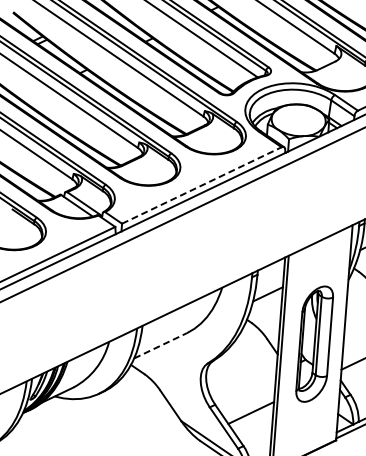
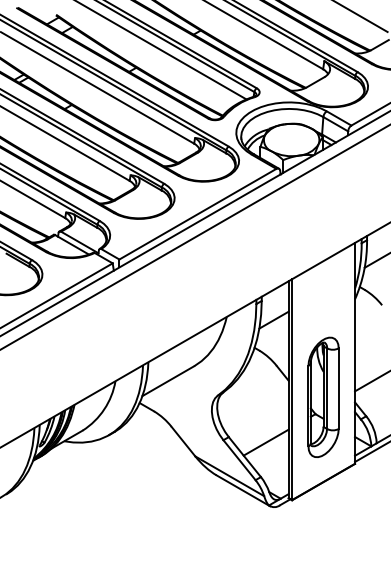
line: (201, 185) -> (197, 214), dashed -> solid
part: (314, 343) -> (323, 396), moved
line: (160, 346) -> (168, 381), dashed -> solid

